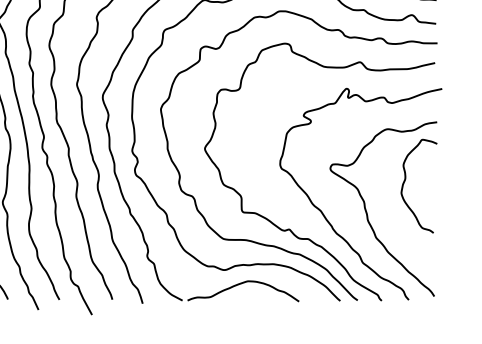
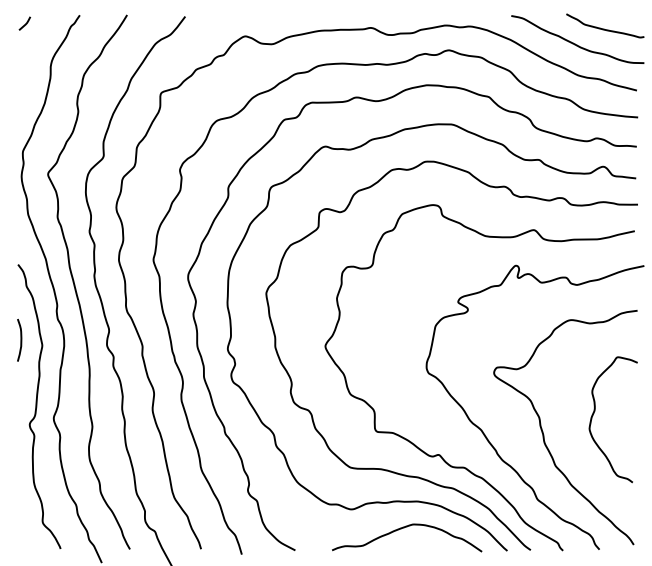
curve: (405, 180) -> (595, 411), moved
curve: (241, 284) -> (404, 528), moved

